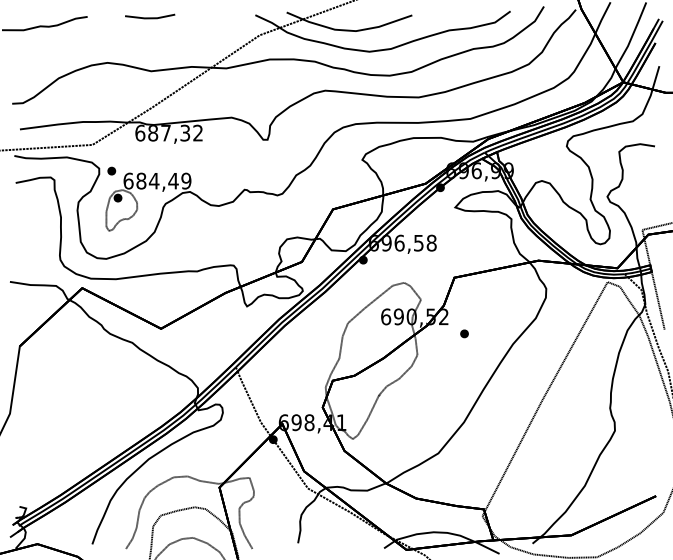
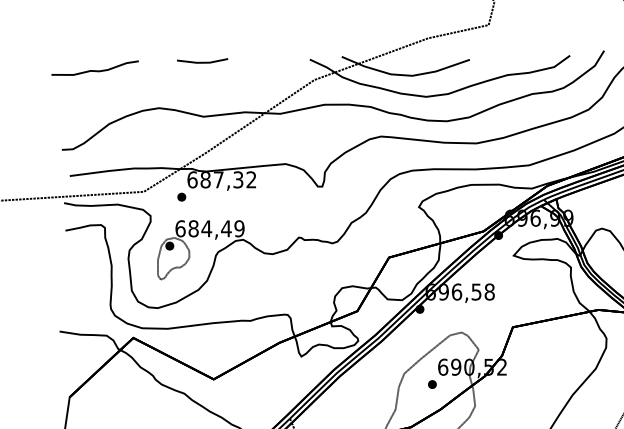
part: (111, 170) -> (181, 196), moved
part: (464, 333) -> (432, 384), moved

